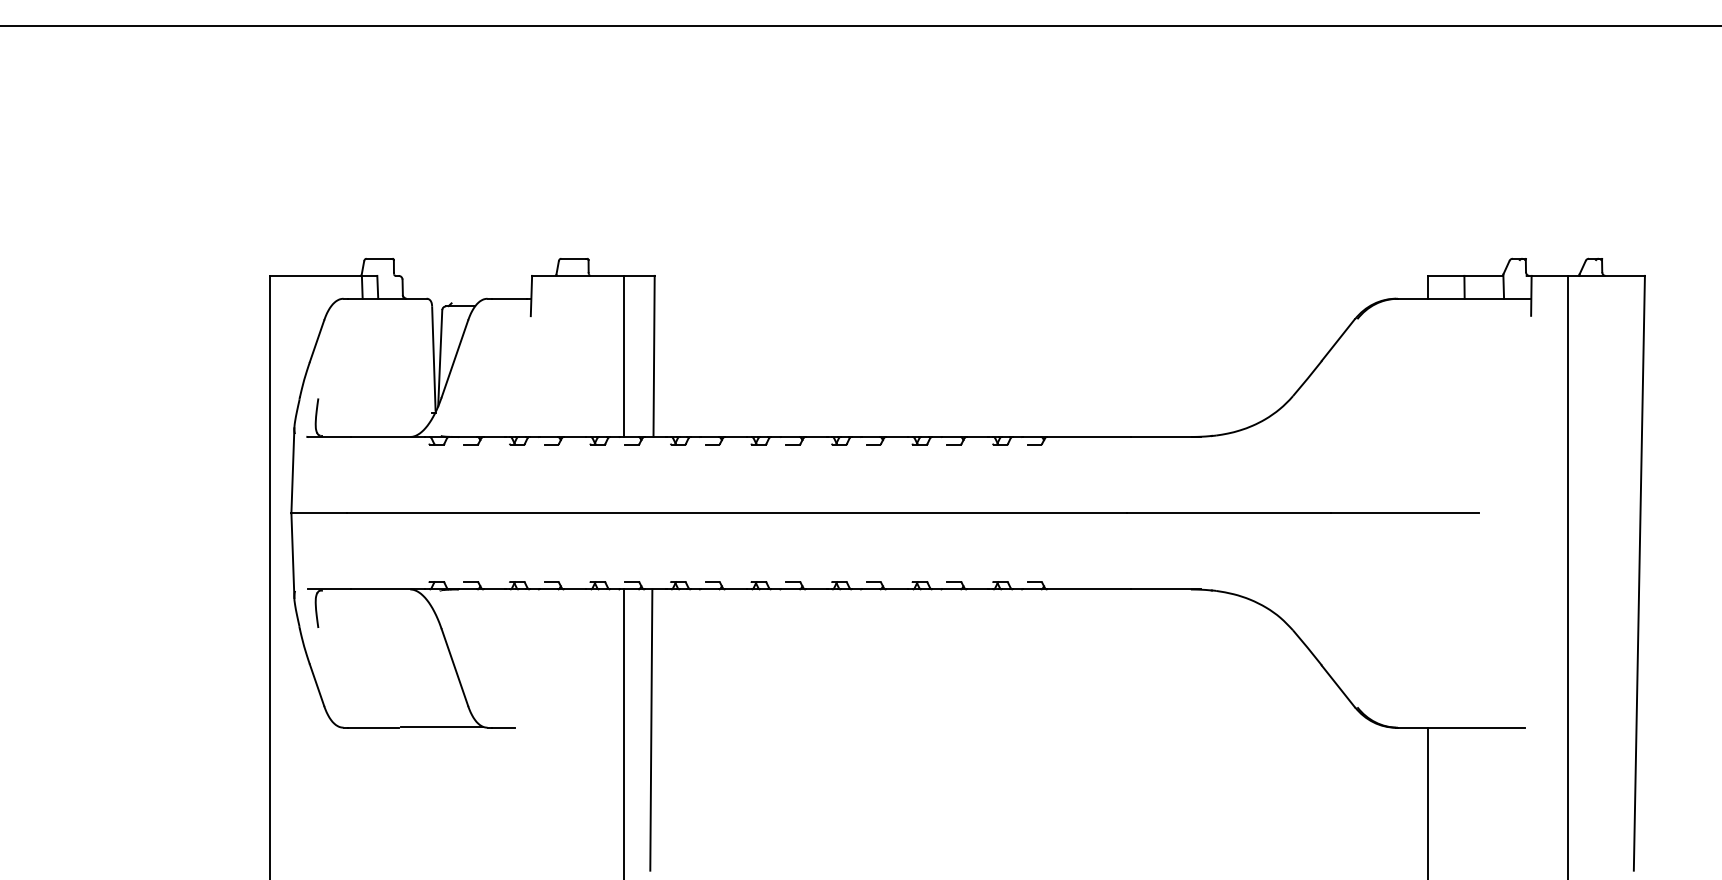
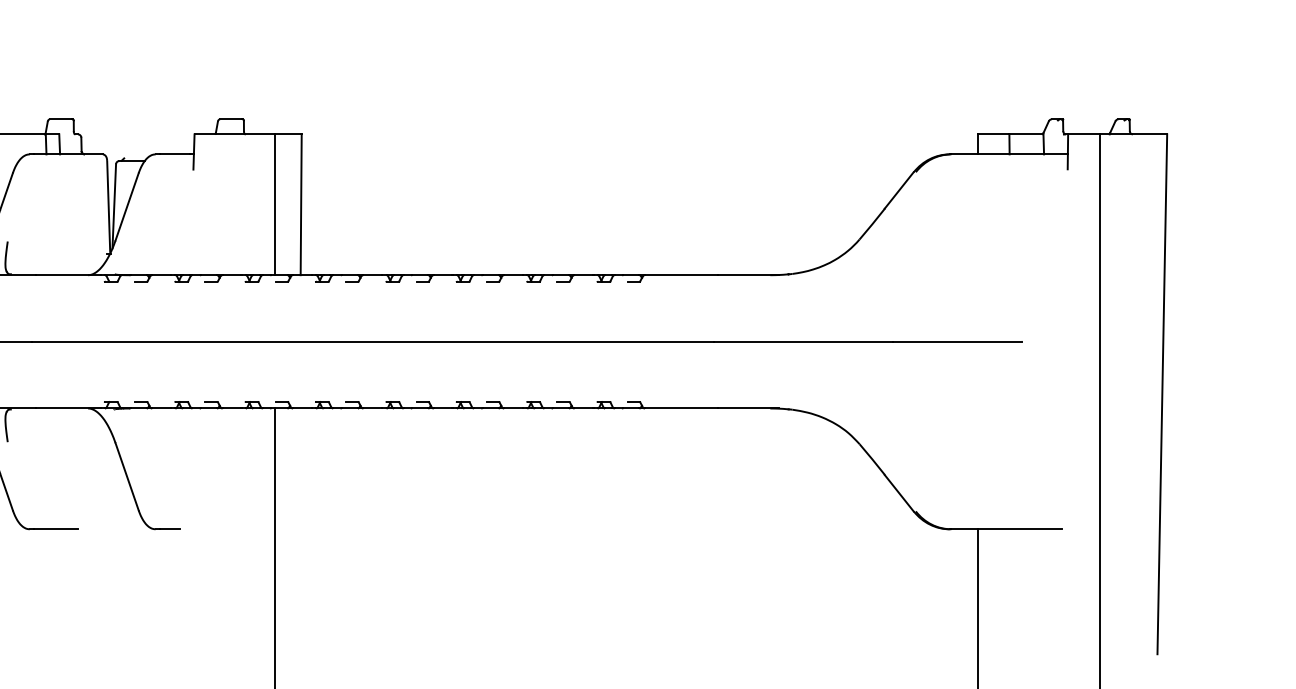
line: (442, 726) -> (116, 528), removed
line: (651, 729) -> (298, 530), removed

